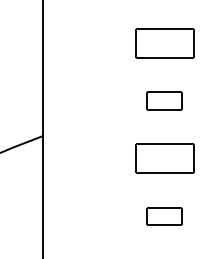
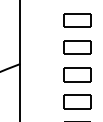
part: (164, 100) -> (77, 47), size x1.67
part: (164, 215) -> (77, 101), size x1.67

